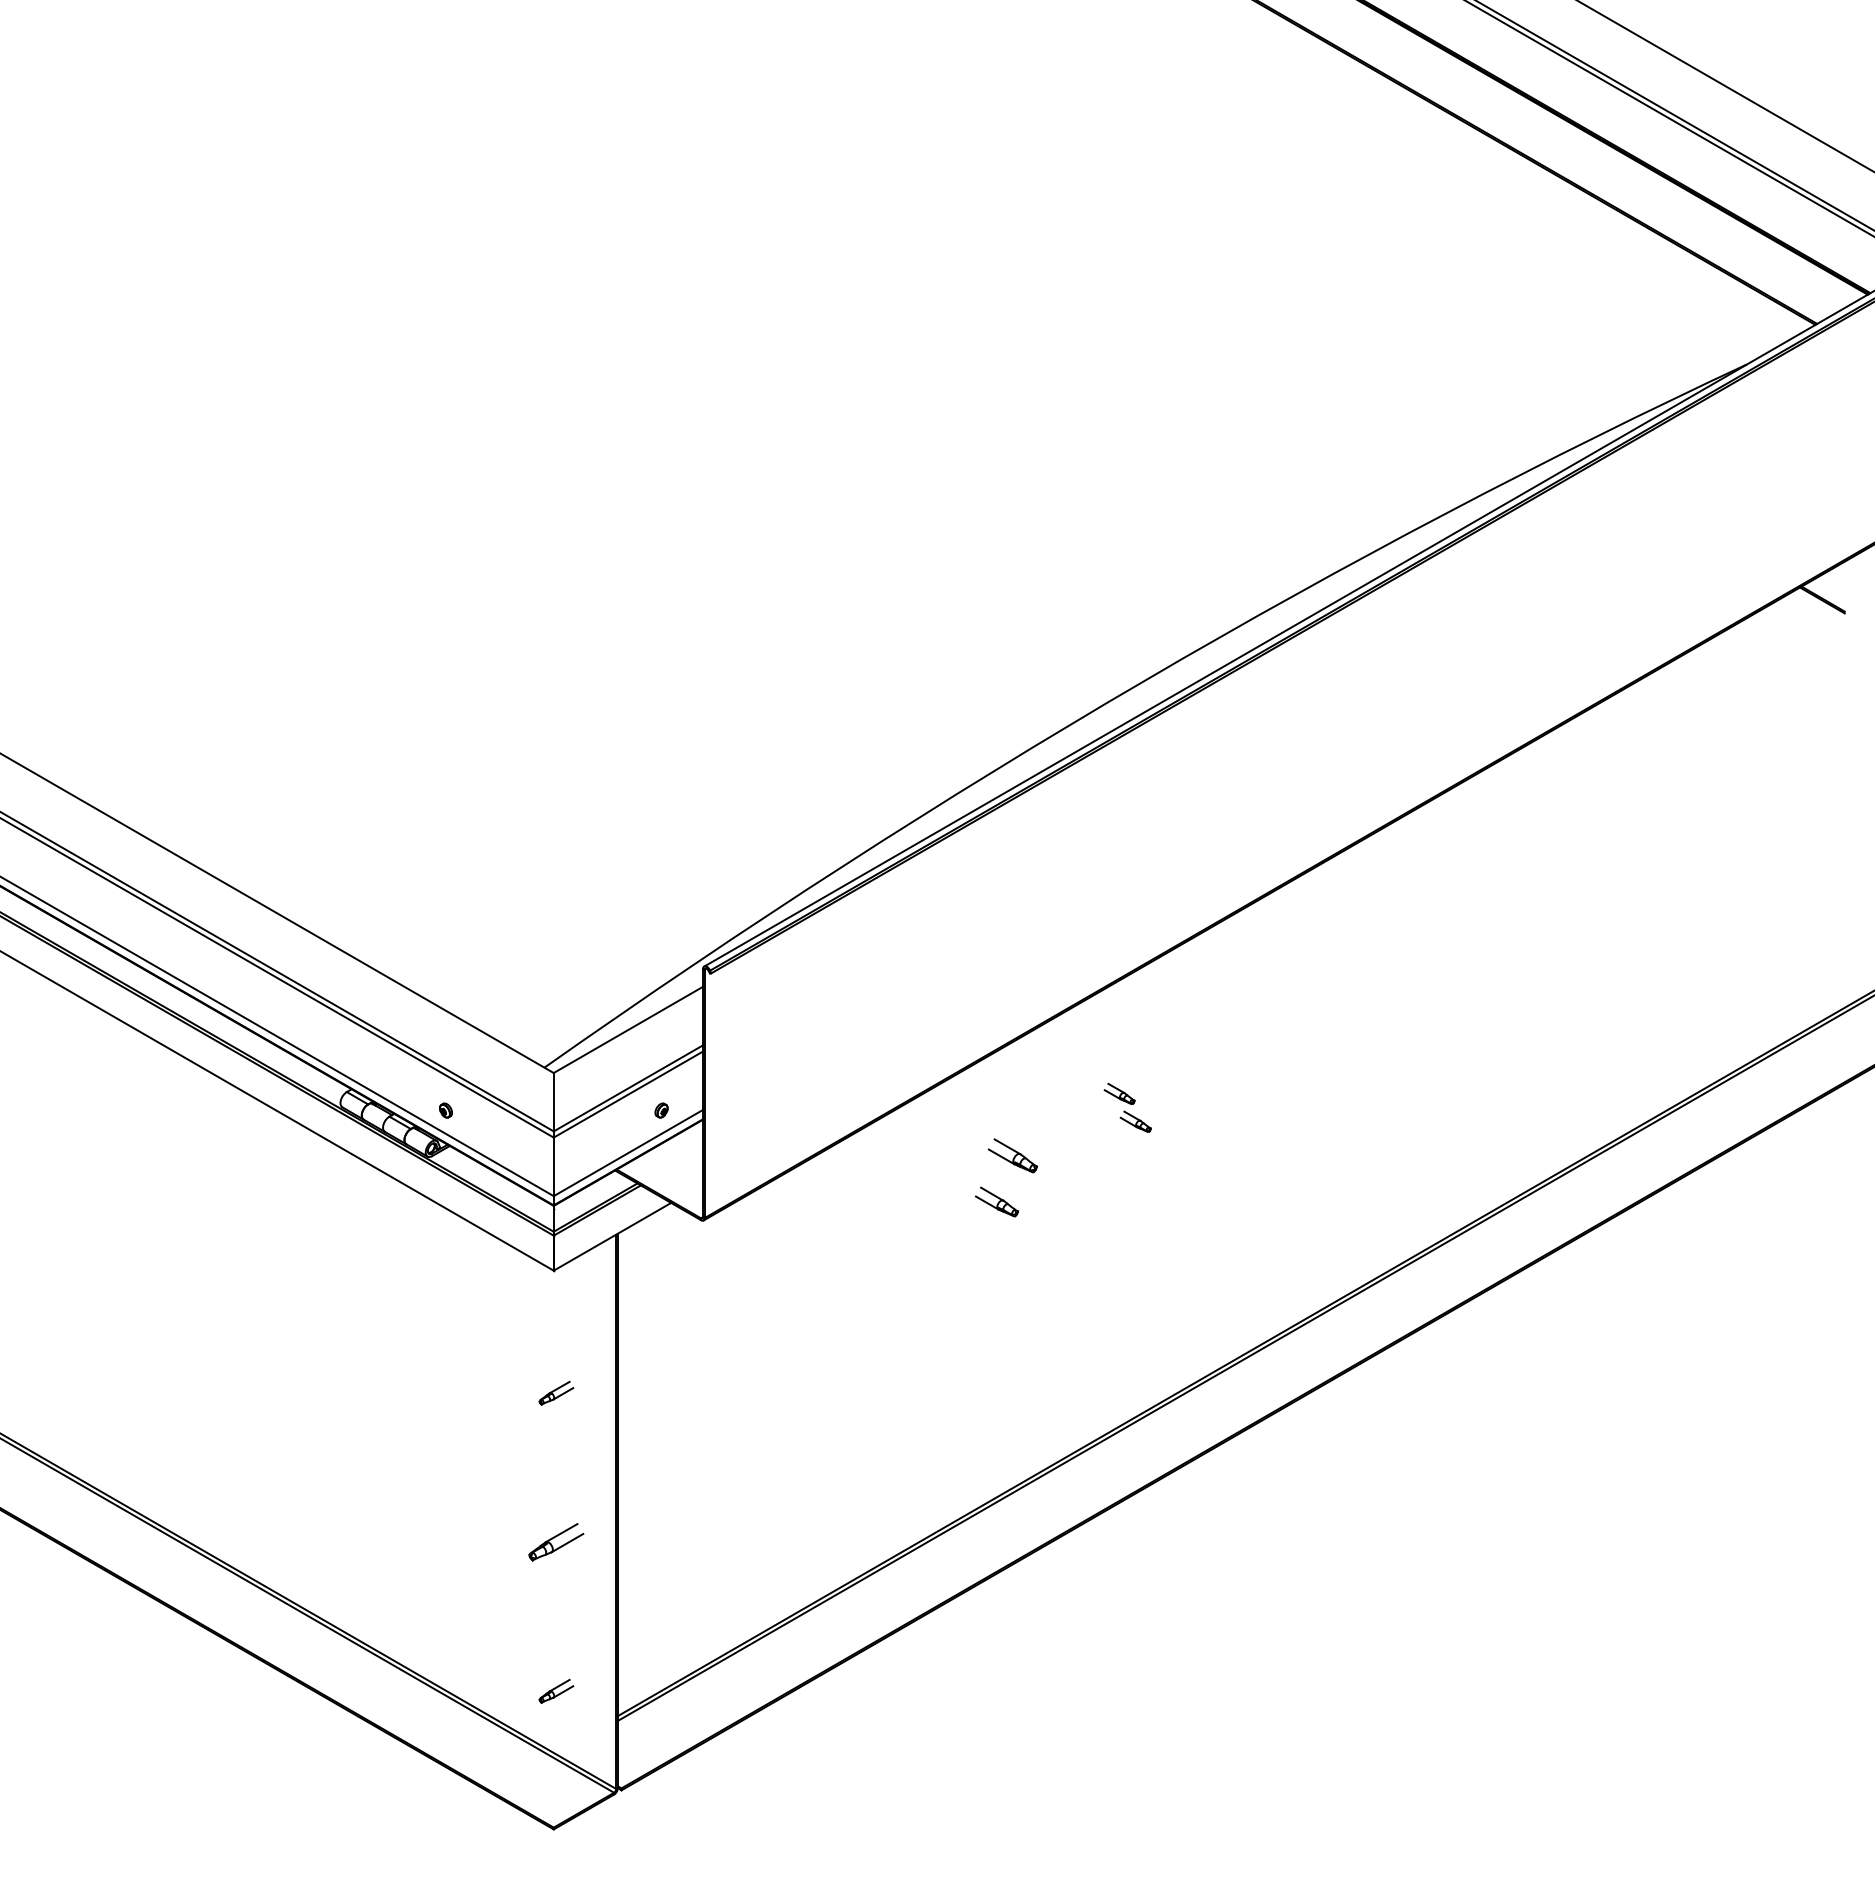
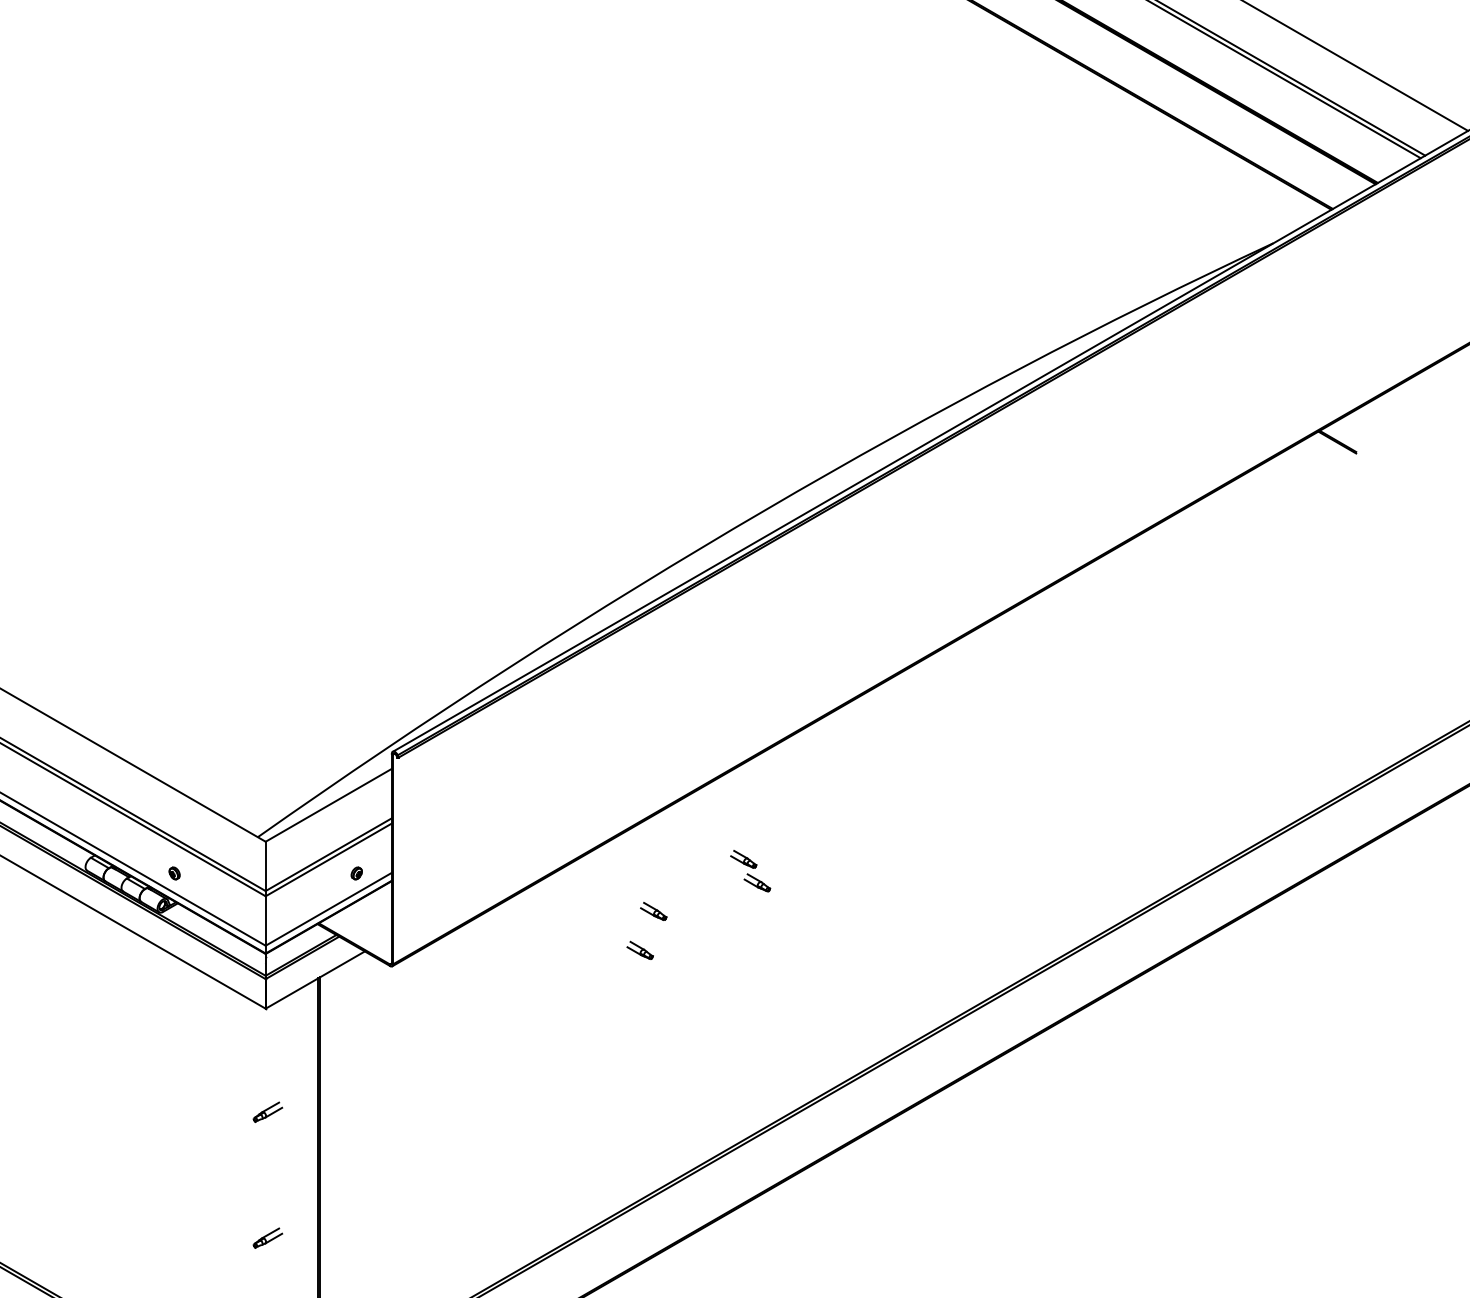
part: (1013, 1155) -> (654, 911), size x0.62
part: (997, 1201) -> (640, 950), size x0.71
part: (556, 1542) -> (268, 1238), size x0.62

